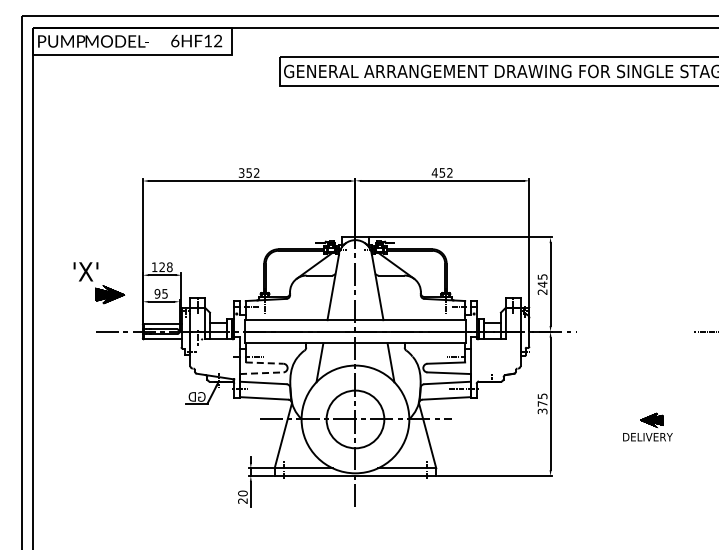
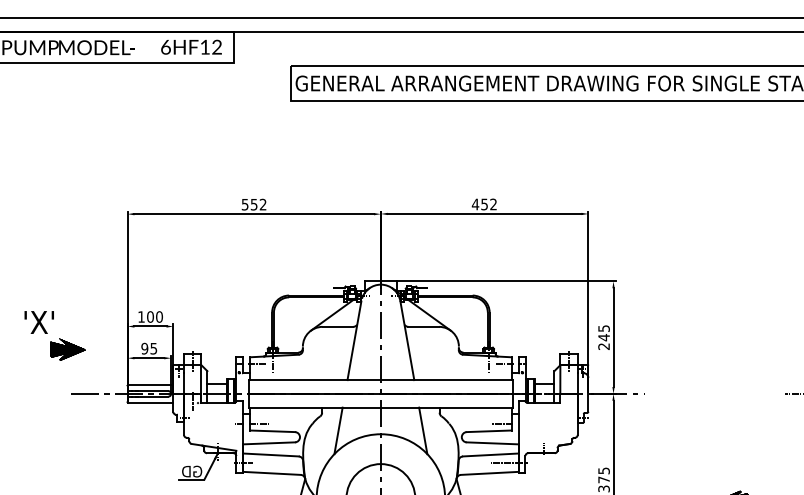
text: (241, 172) -> (244, 203), 352 -> 552
text: (165, 267) -> (154, 317), 128 -> 100
part: (99, 283) -> (55, 336), moved
line: (264, 363) -> (272, 431), dashed -> solid
line: (261, 373) -> (268, 443), dashed -> solid

